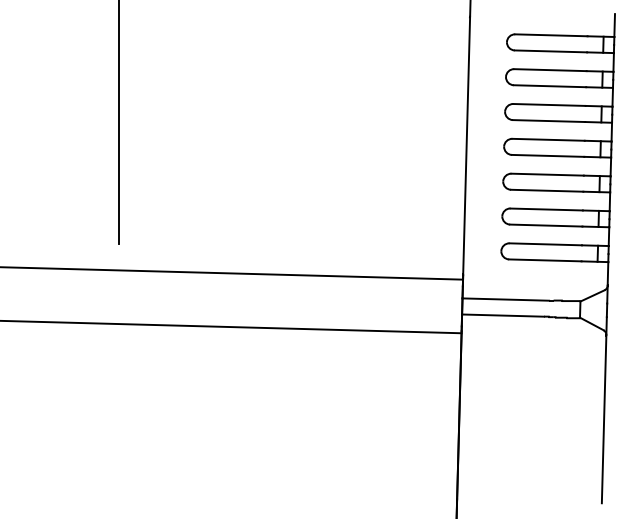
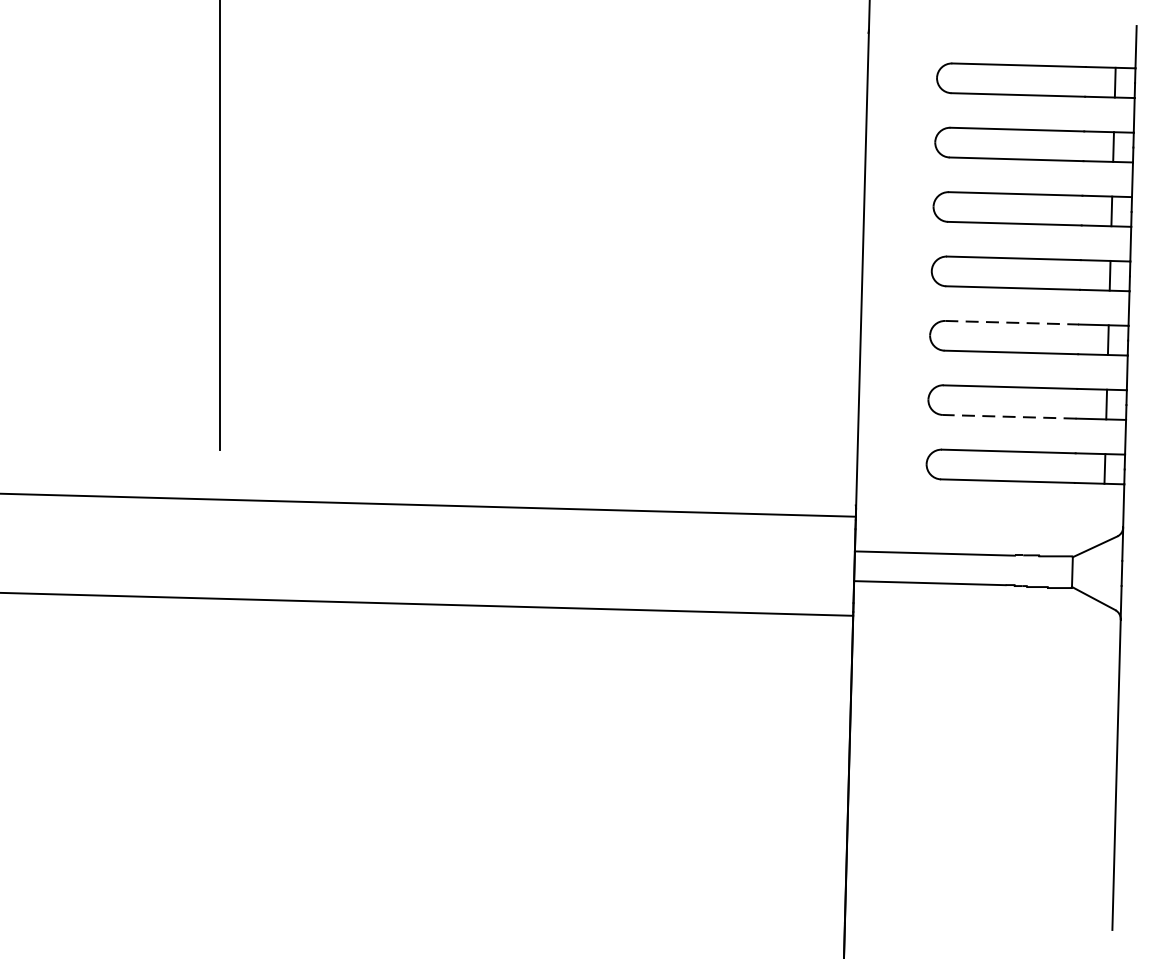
line: (548, 174) -> (1013, 322), solid -> dashed
line: (545, 225) -> (1008, 416), solid -> dashed

